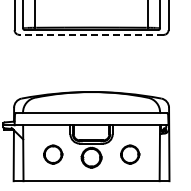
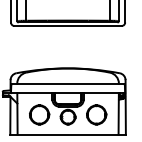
line: (91, 34) -> (68, 25), dashed -> solid
part: (53, 154) -> (39, 114), size x1.43
part: (130, 154) -> (96, 114), size x1.43

